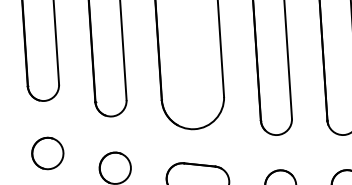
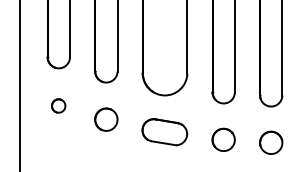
part: (47, 152) -> (58, 105), size x0.6

